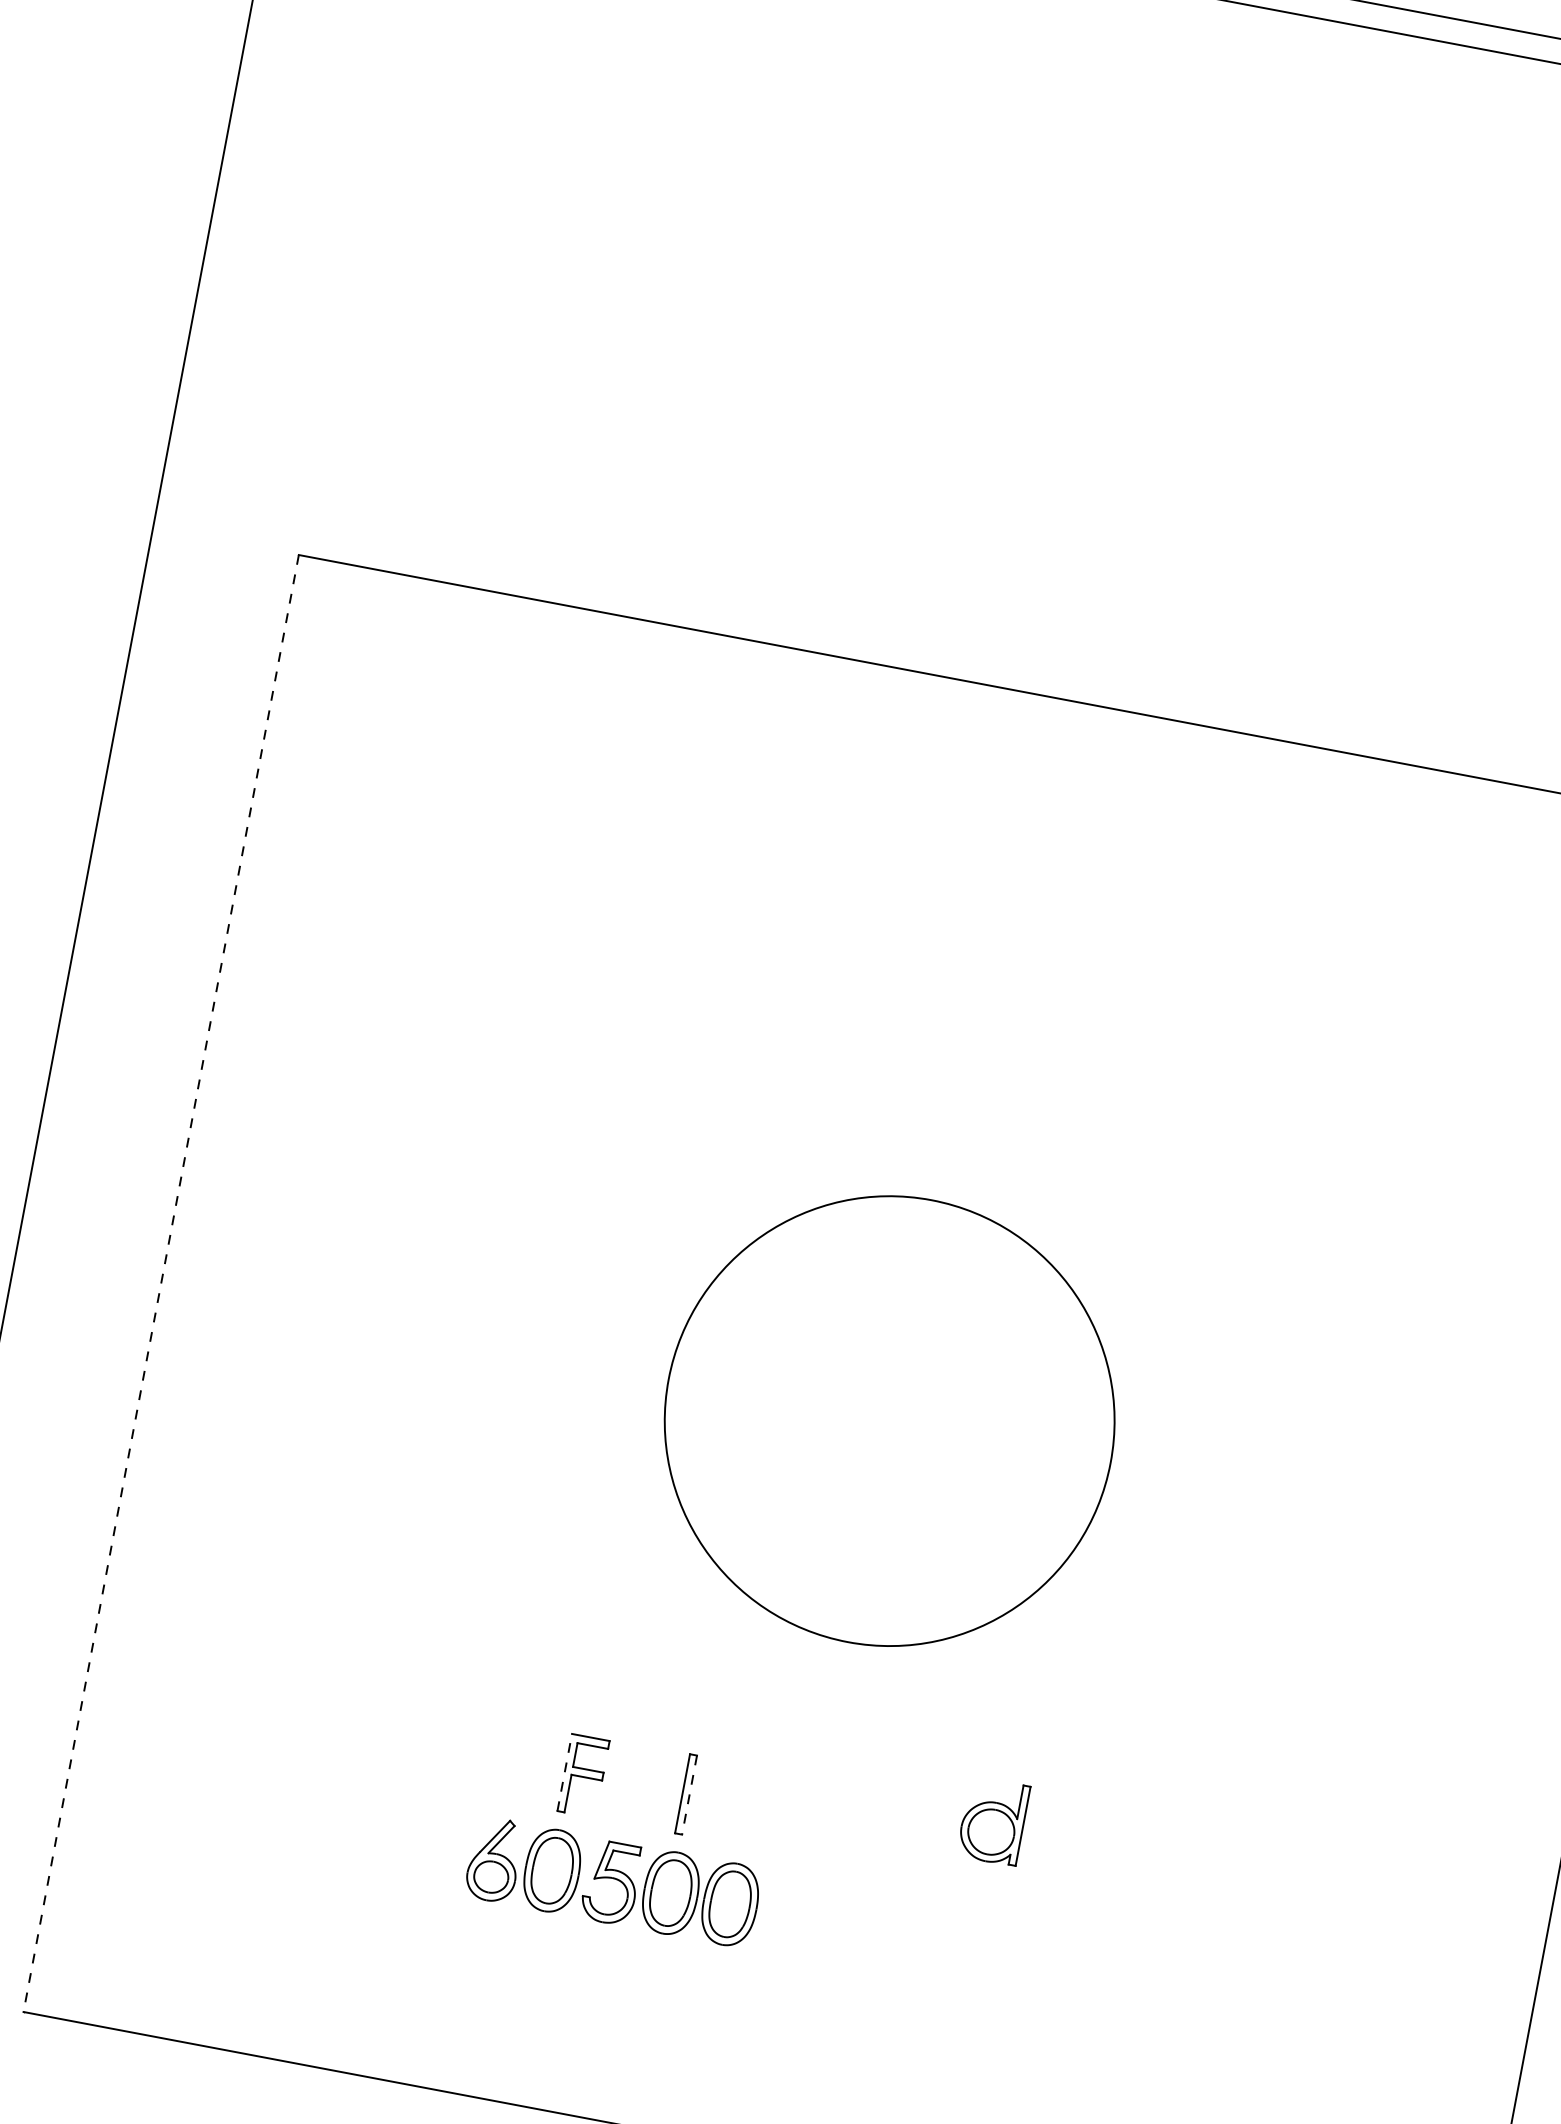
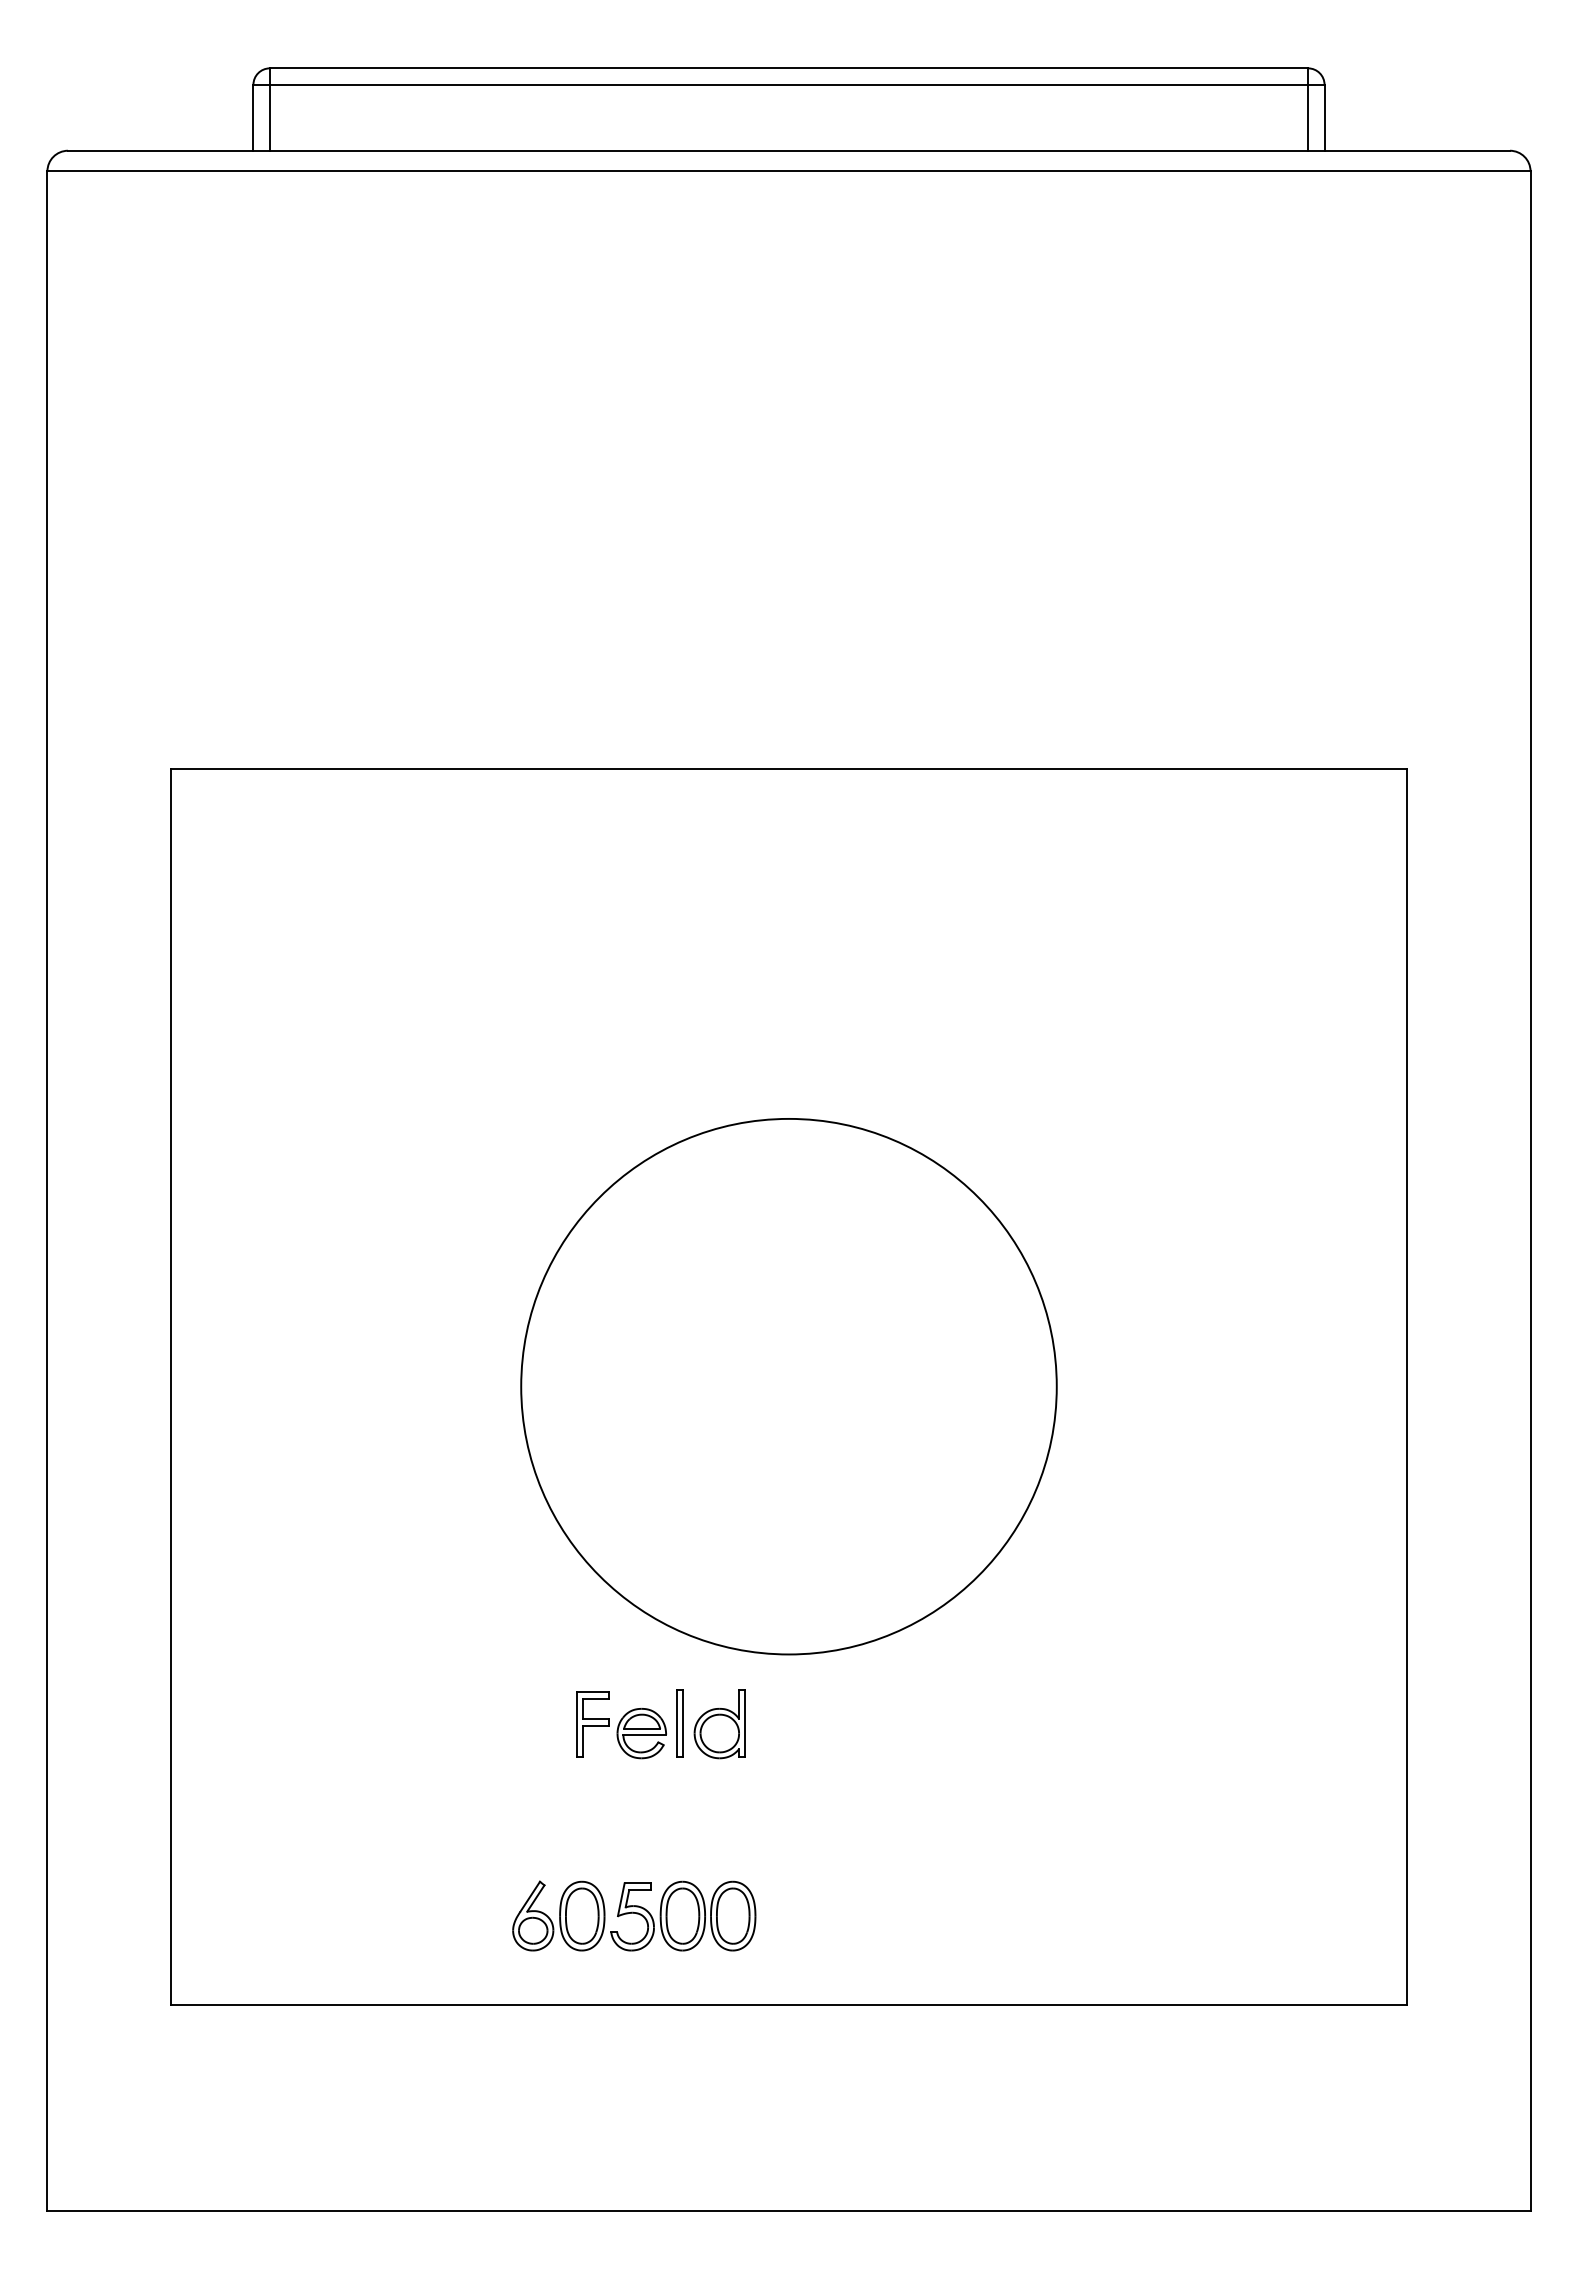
line: (161, 1283) -> (171, 1386), dashed -> solid
circle: (889, 1420) -> (788, 1386), size x1.43
line: (565, 1772) -> (577, 1724), dashed -> solid
line: (689, 1794) -> (682, 1723), dashed -> solid
part: (638, 1797) -> (641, 1733), added
part: (992, 1821) -> (719, 1724), moved
part: (614, 1881) -> (634, 1915), moved

